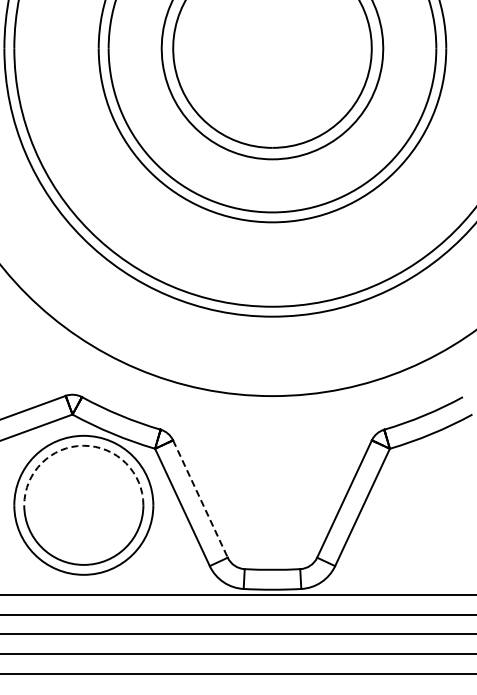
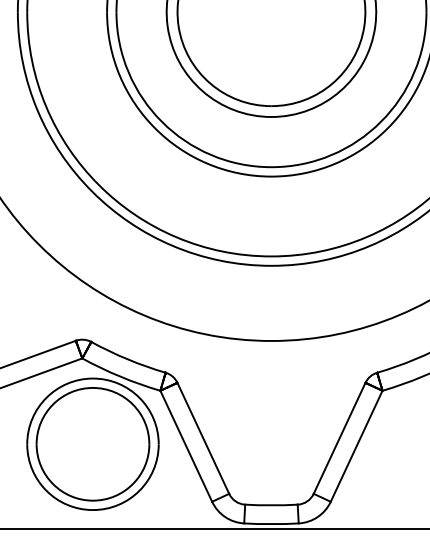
arc: (83, 445) -> (92, 387), dashed -> solid
line: (200, 499) -> (203, 438), dashed -> solid

